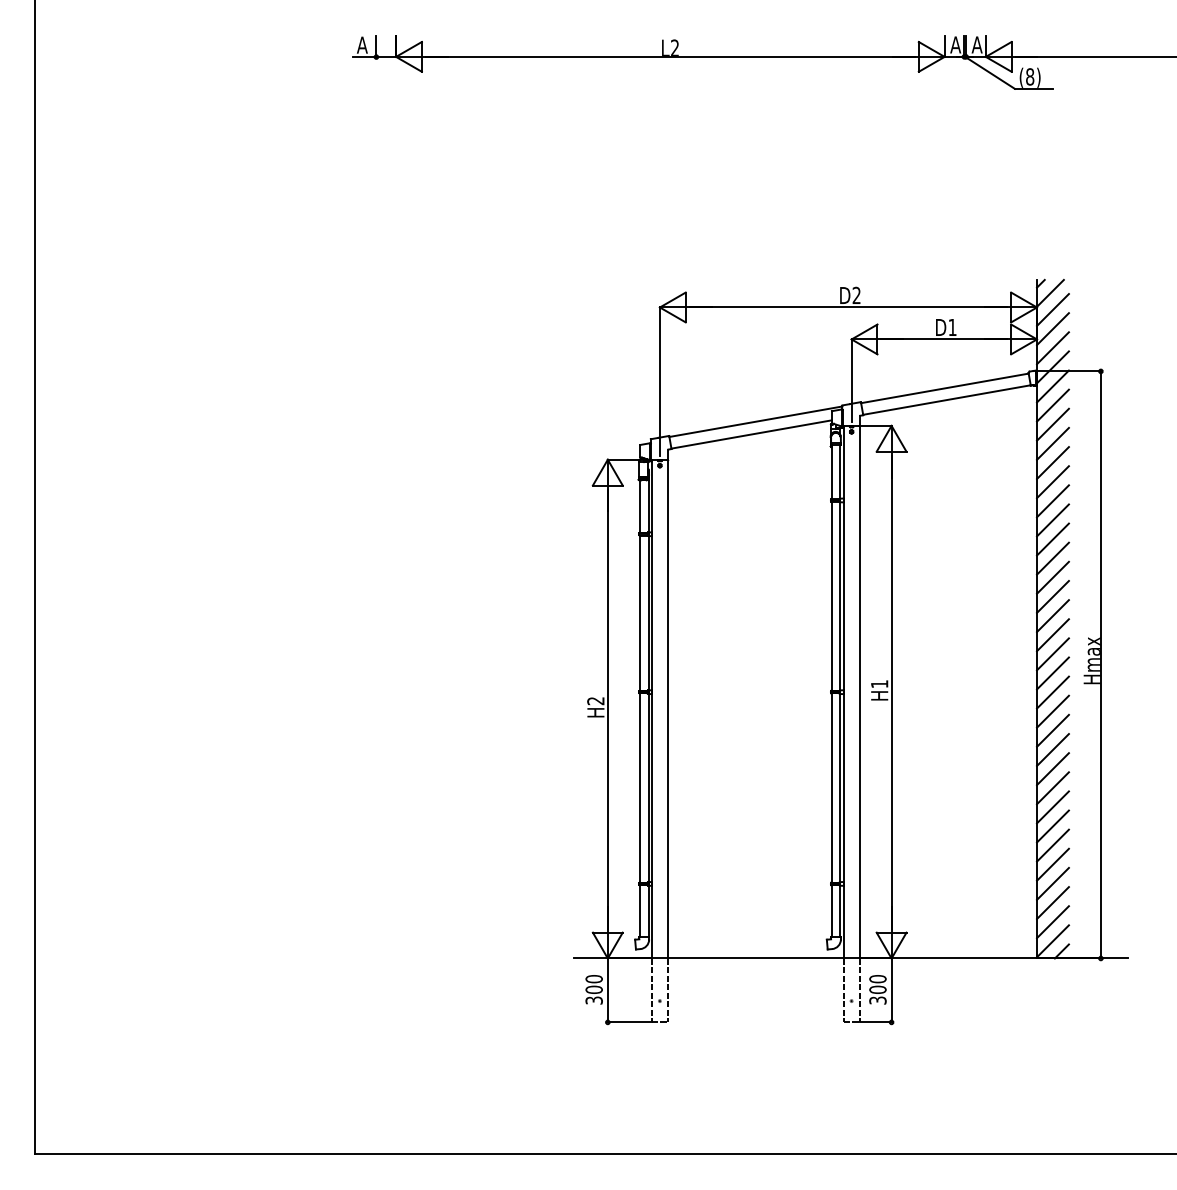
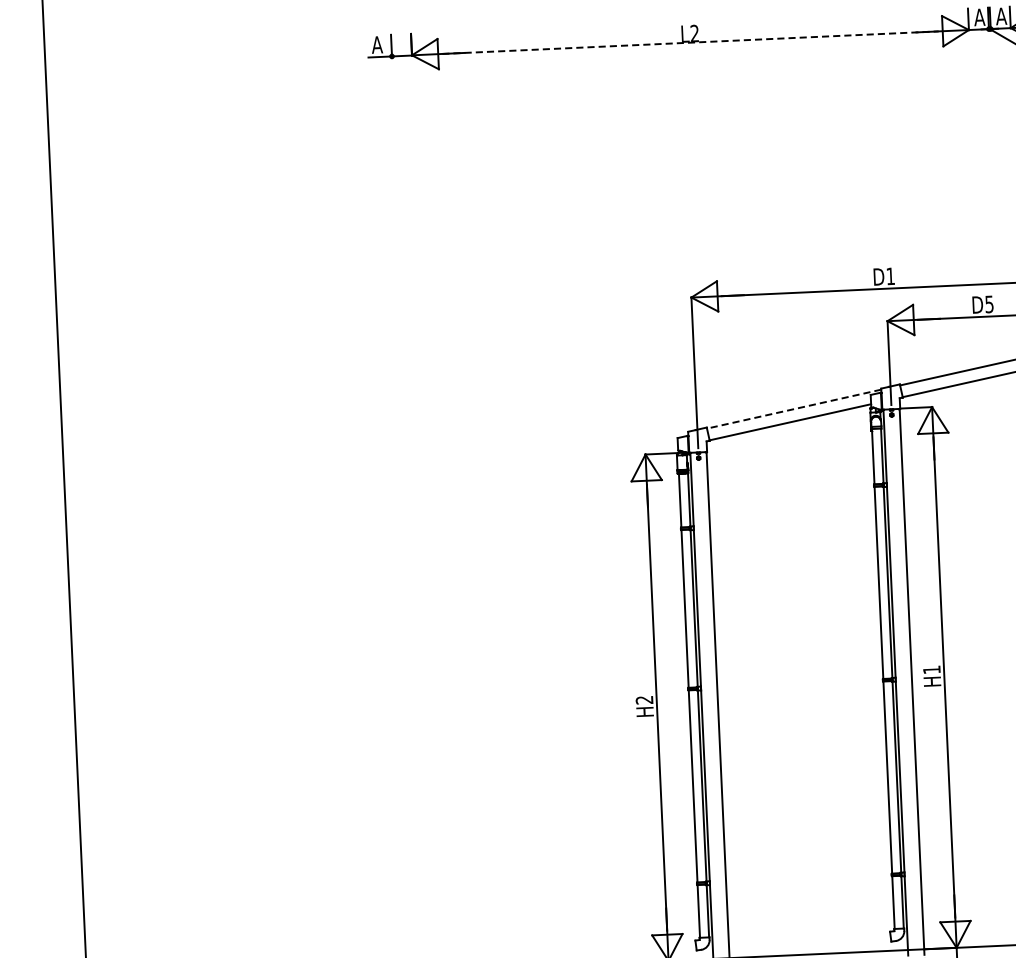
line: (670, 56) -> (690, 42), solid -> dashed
text: (856, 294) -> (890, 275), D2 -> D1
text: (952, 327) -> (989, 304), D1 -> D5
line: (755, 421) -> (793, 408), solid -> dashed

